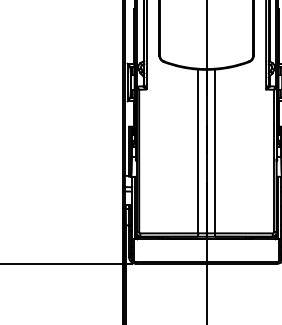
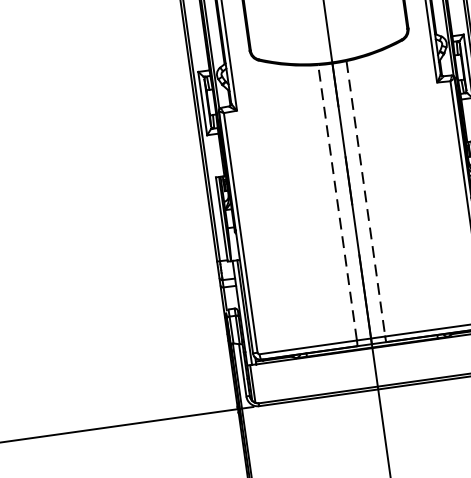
line: (198, 151) -> (338, 202), solid -> dashed
line: (214, 151) -> (365, 199), solid -> dashed

